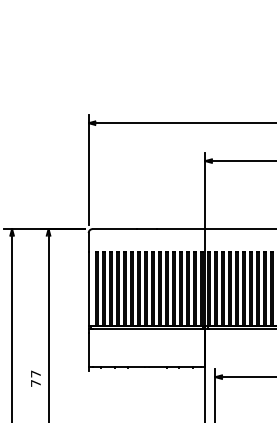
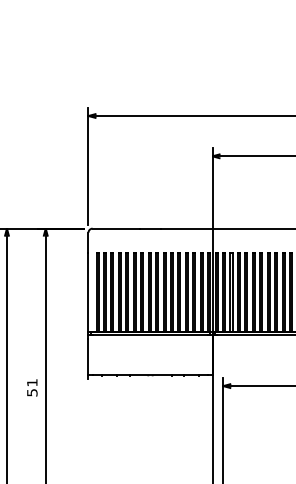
text: (36, 378) -> (32, 387), 77 -> 51

